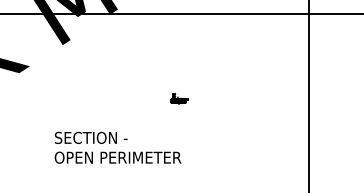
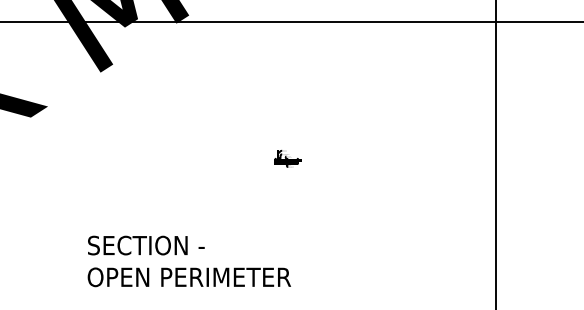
text: (117, 147) -> (188, 260), moved

